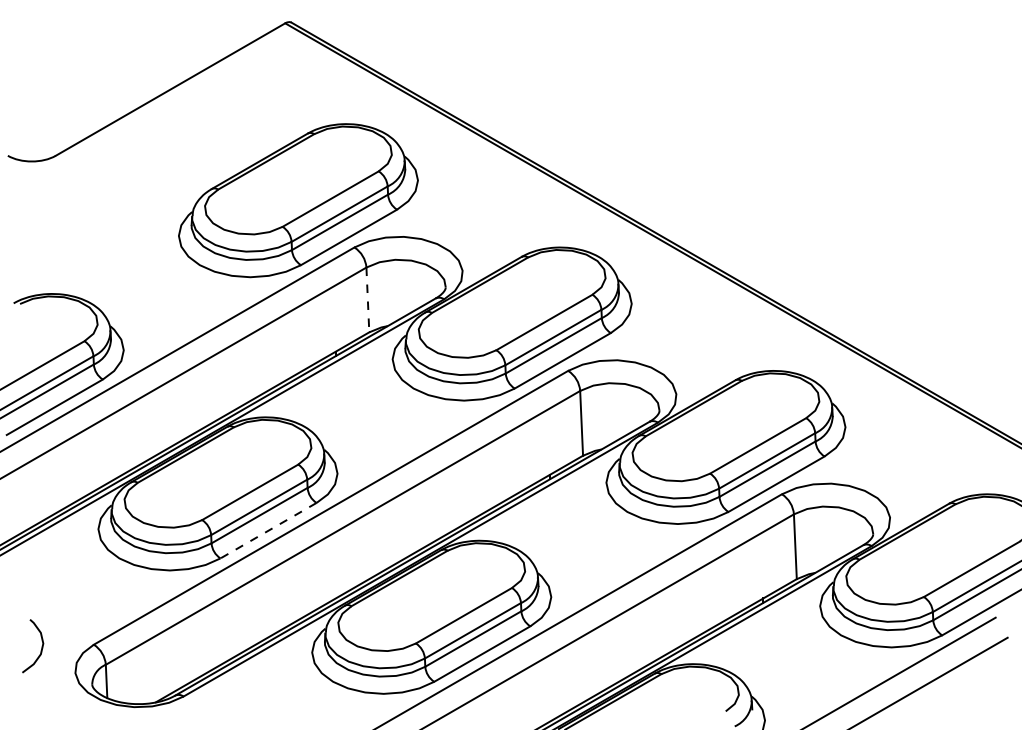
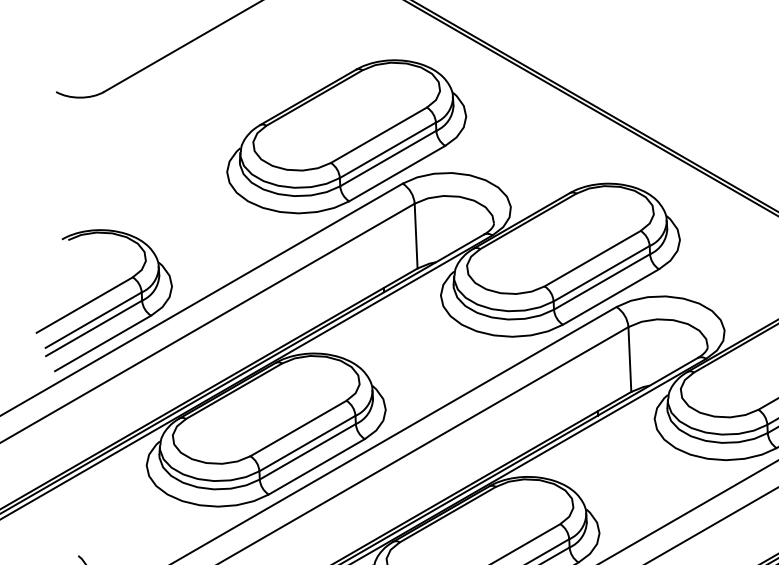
line: (367, 300) -> (415, 236), dashed -> solid
line: (268, 530) -> (316, 466), dashed -> solid

